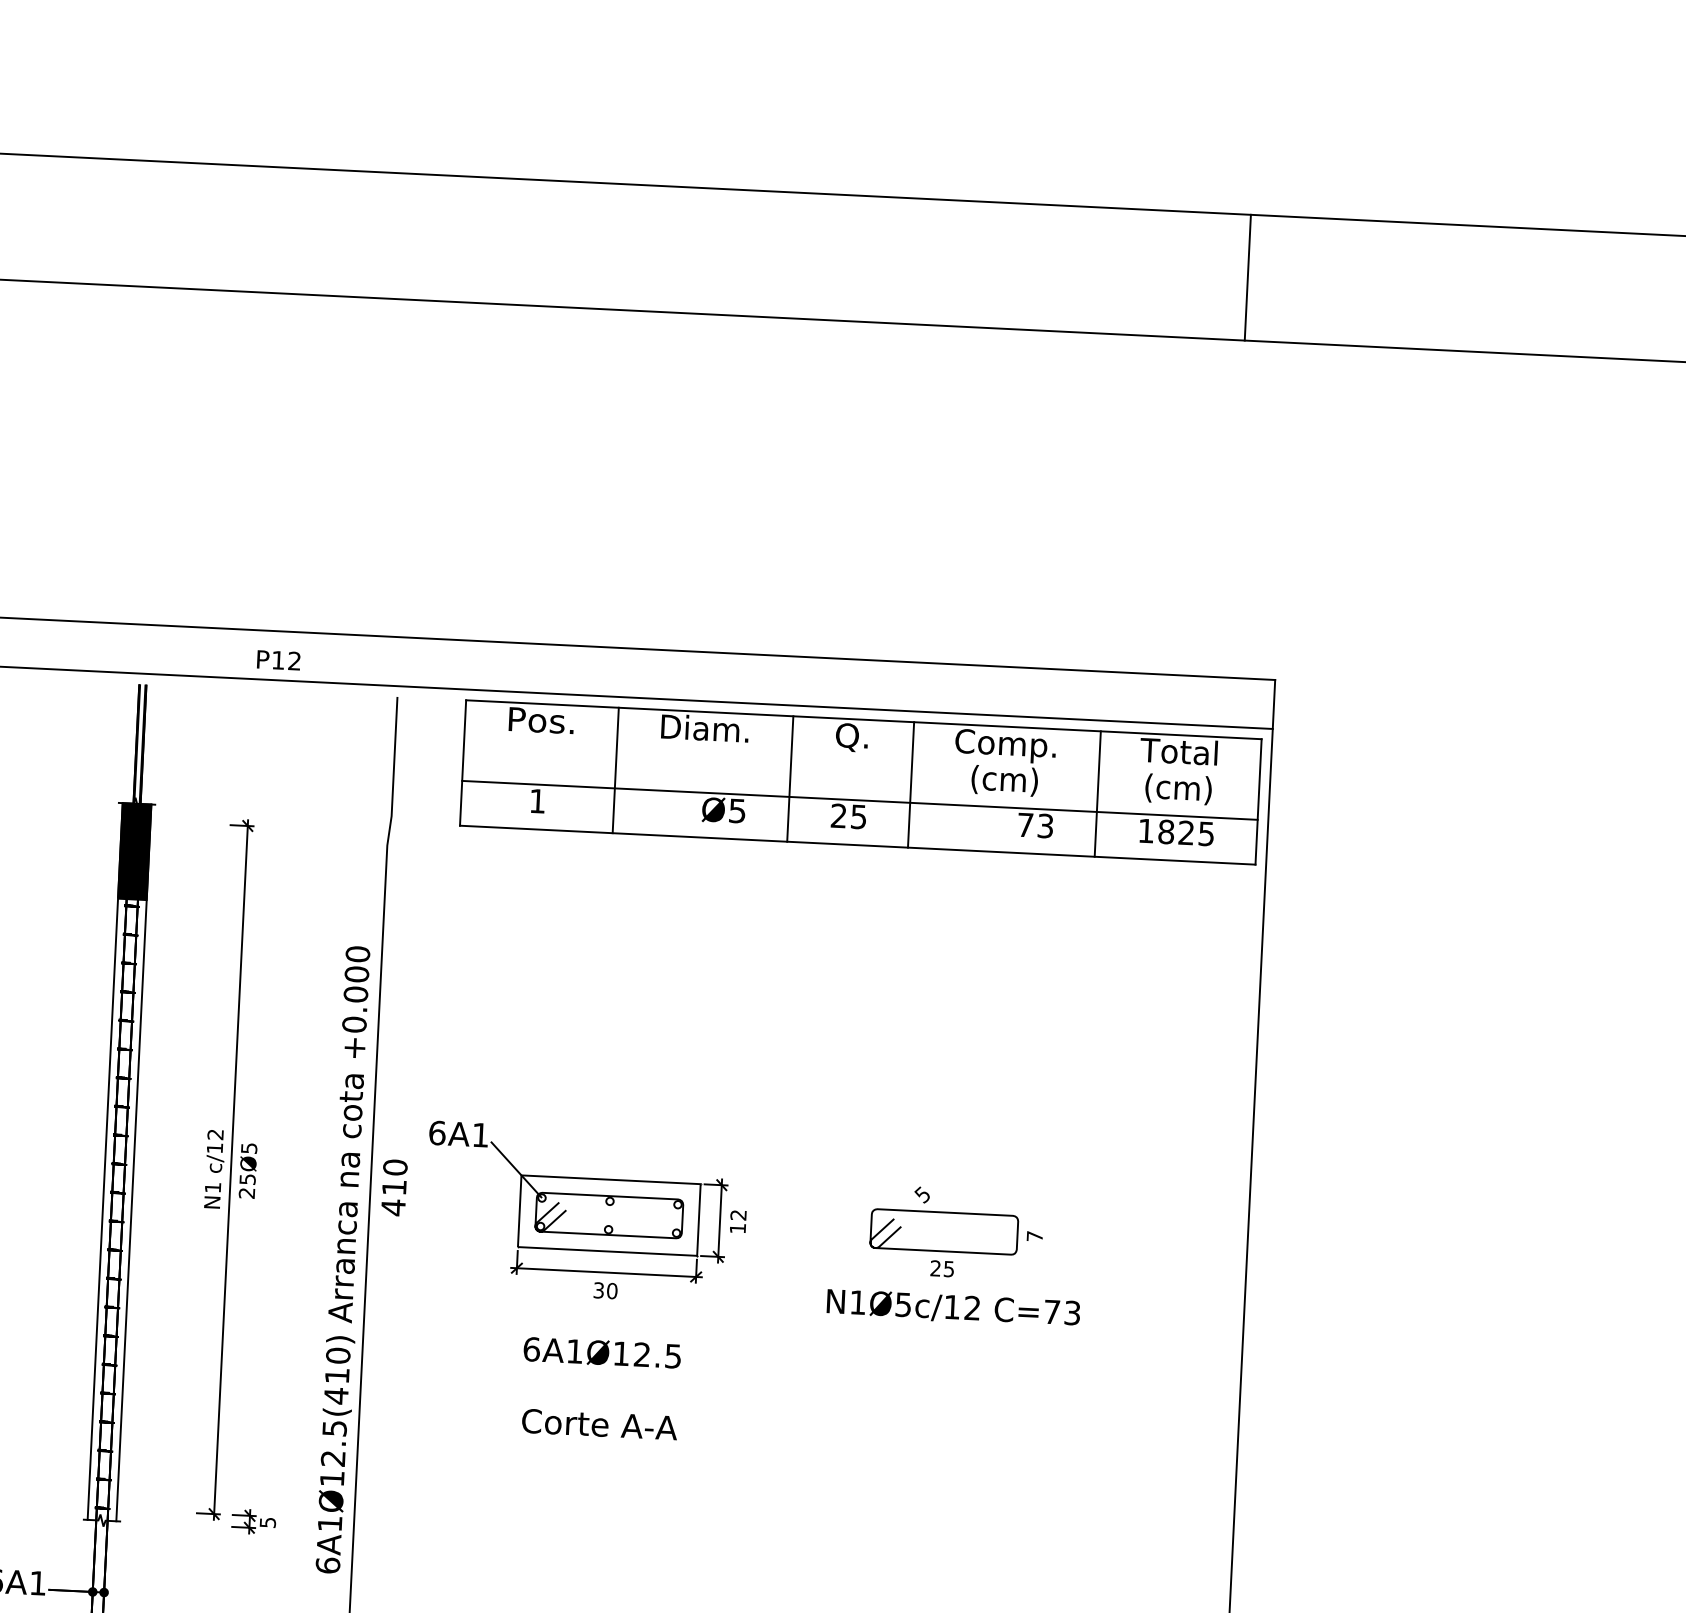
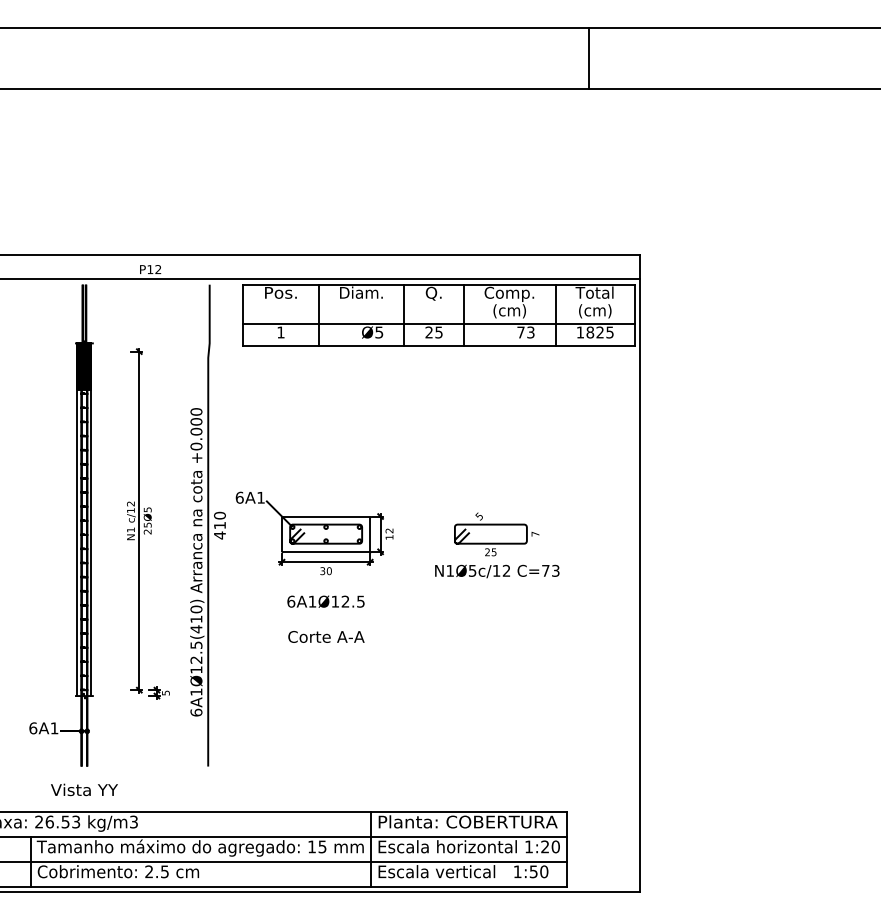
line: (1248, 277) -> (589, 58), moved

